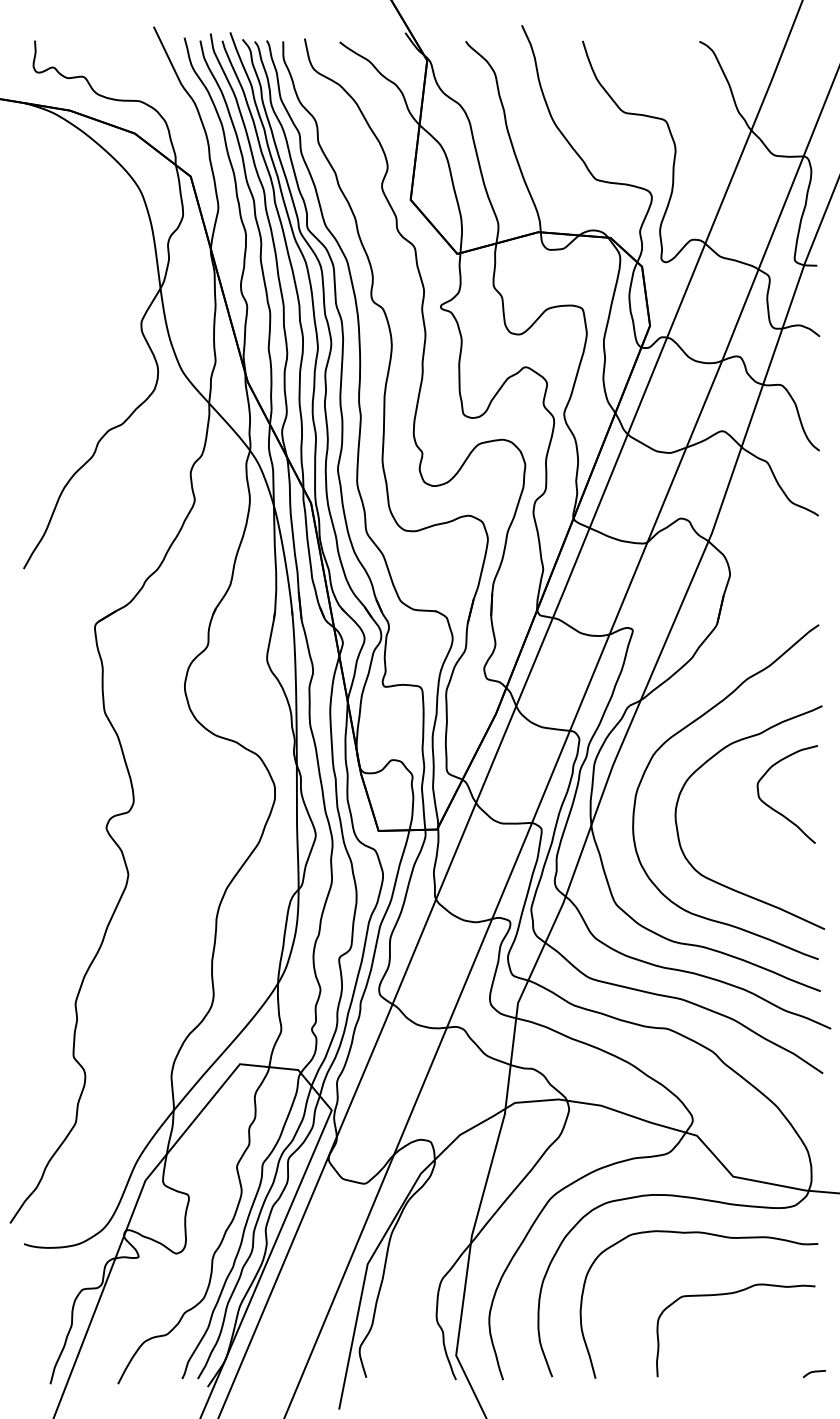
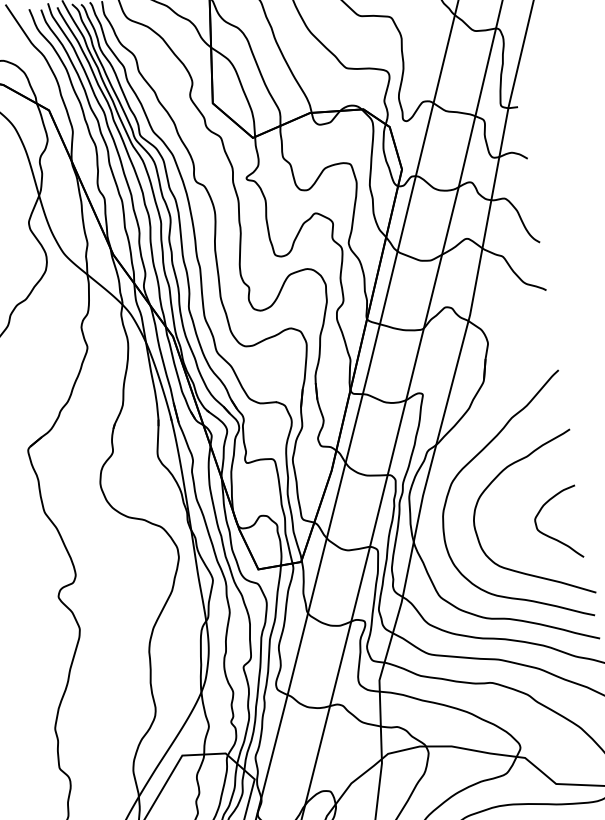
curve: (775, 809) -> (550, 536), moved

